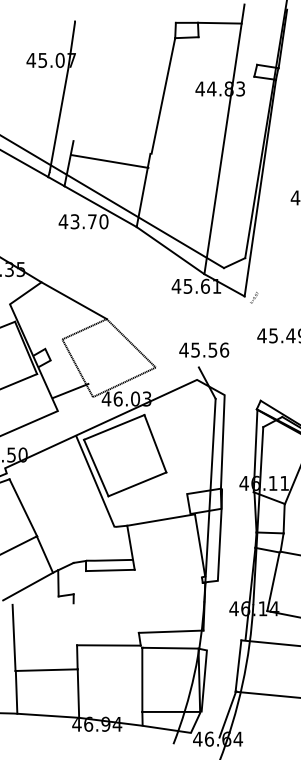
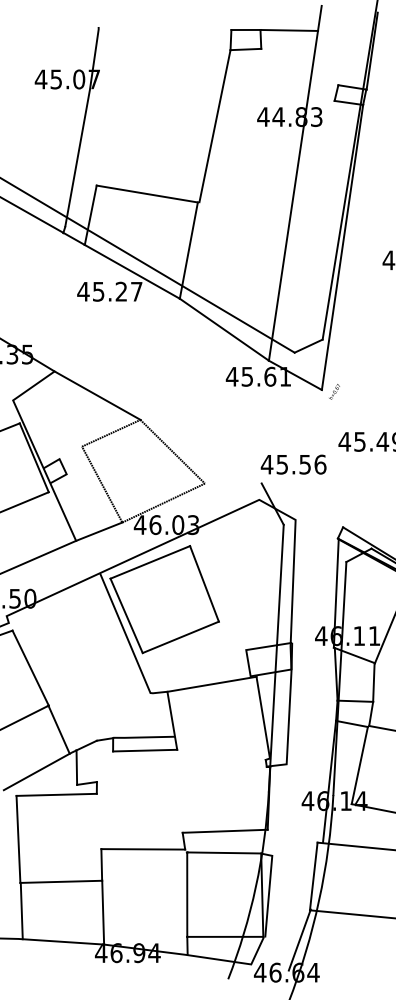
line: (109, 161) -> (146, 194), moved
text: (89, 221) -> (117, 291), 43.70 -> 45.27
text: (204, 349) -> (294, 463), moved
line: (70, 390) -> (99, 530), moved
line: (42, 603) -> (55, 794), added

